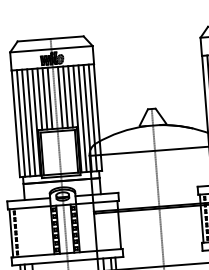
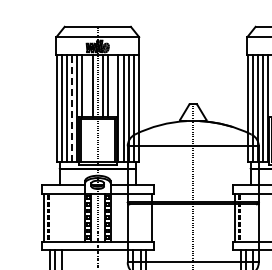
line: (70, 96) -> (113, 85), removed
line: (44, 98) -> (87, 85), removed
line: (31, 122) -> (72, 108), solid -> dashed

